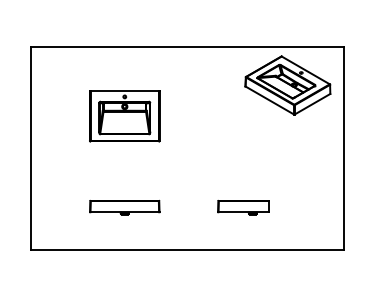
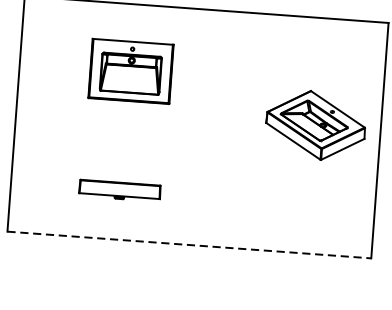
part: (287, 85) -> (315, 125), moved
part: (124, 116) -> (130, 72), moved
part: (243, 207) -> (258, 200), removed
line: (187, 249) -> (189, 244), solid -> dashed

